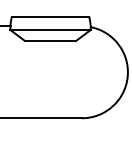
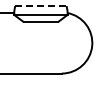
line: (49, 17) -> (40, 6), solid -> dashed

